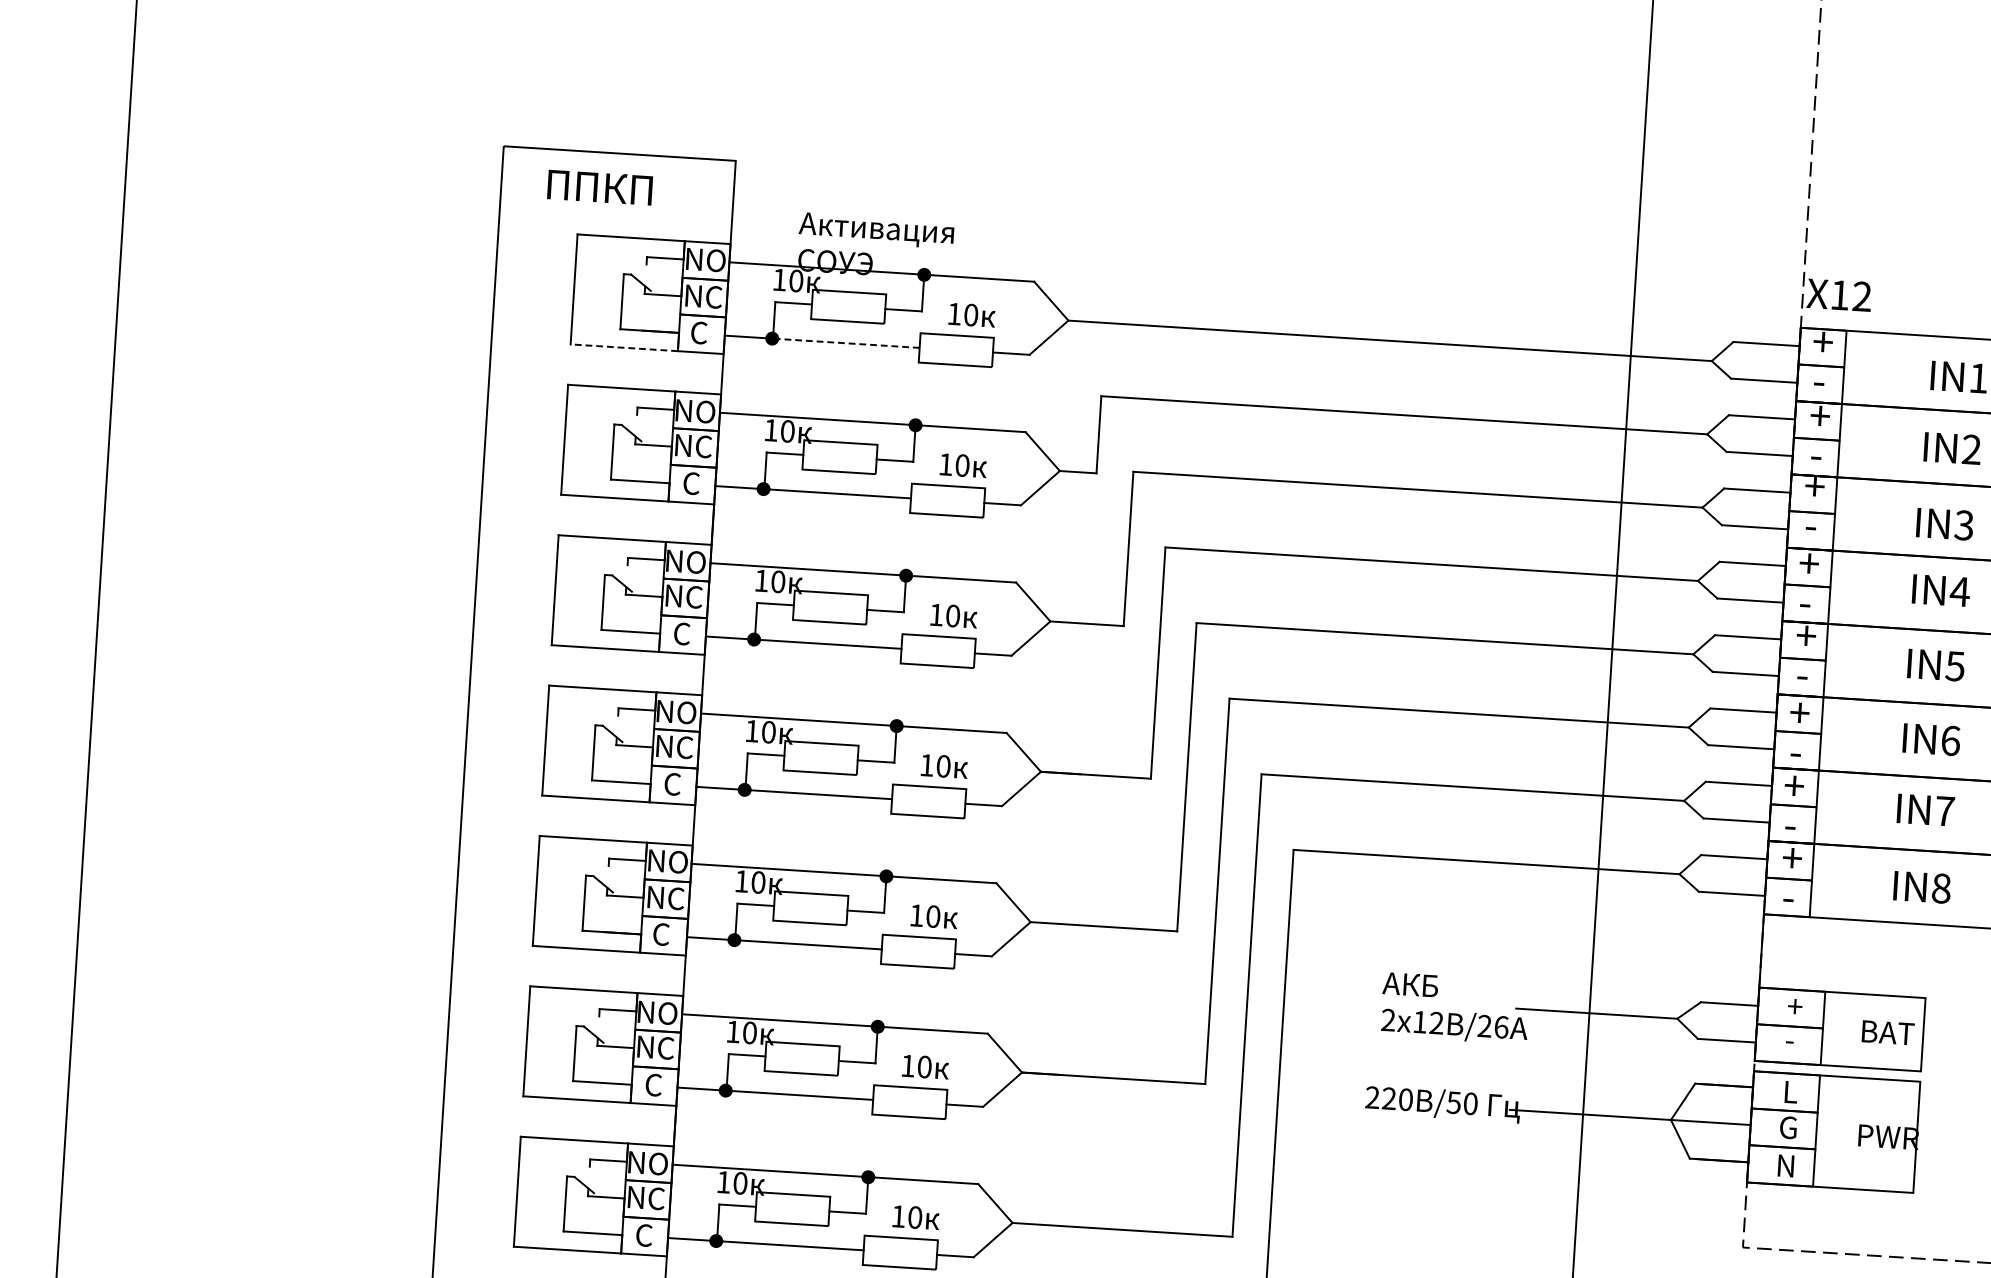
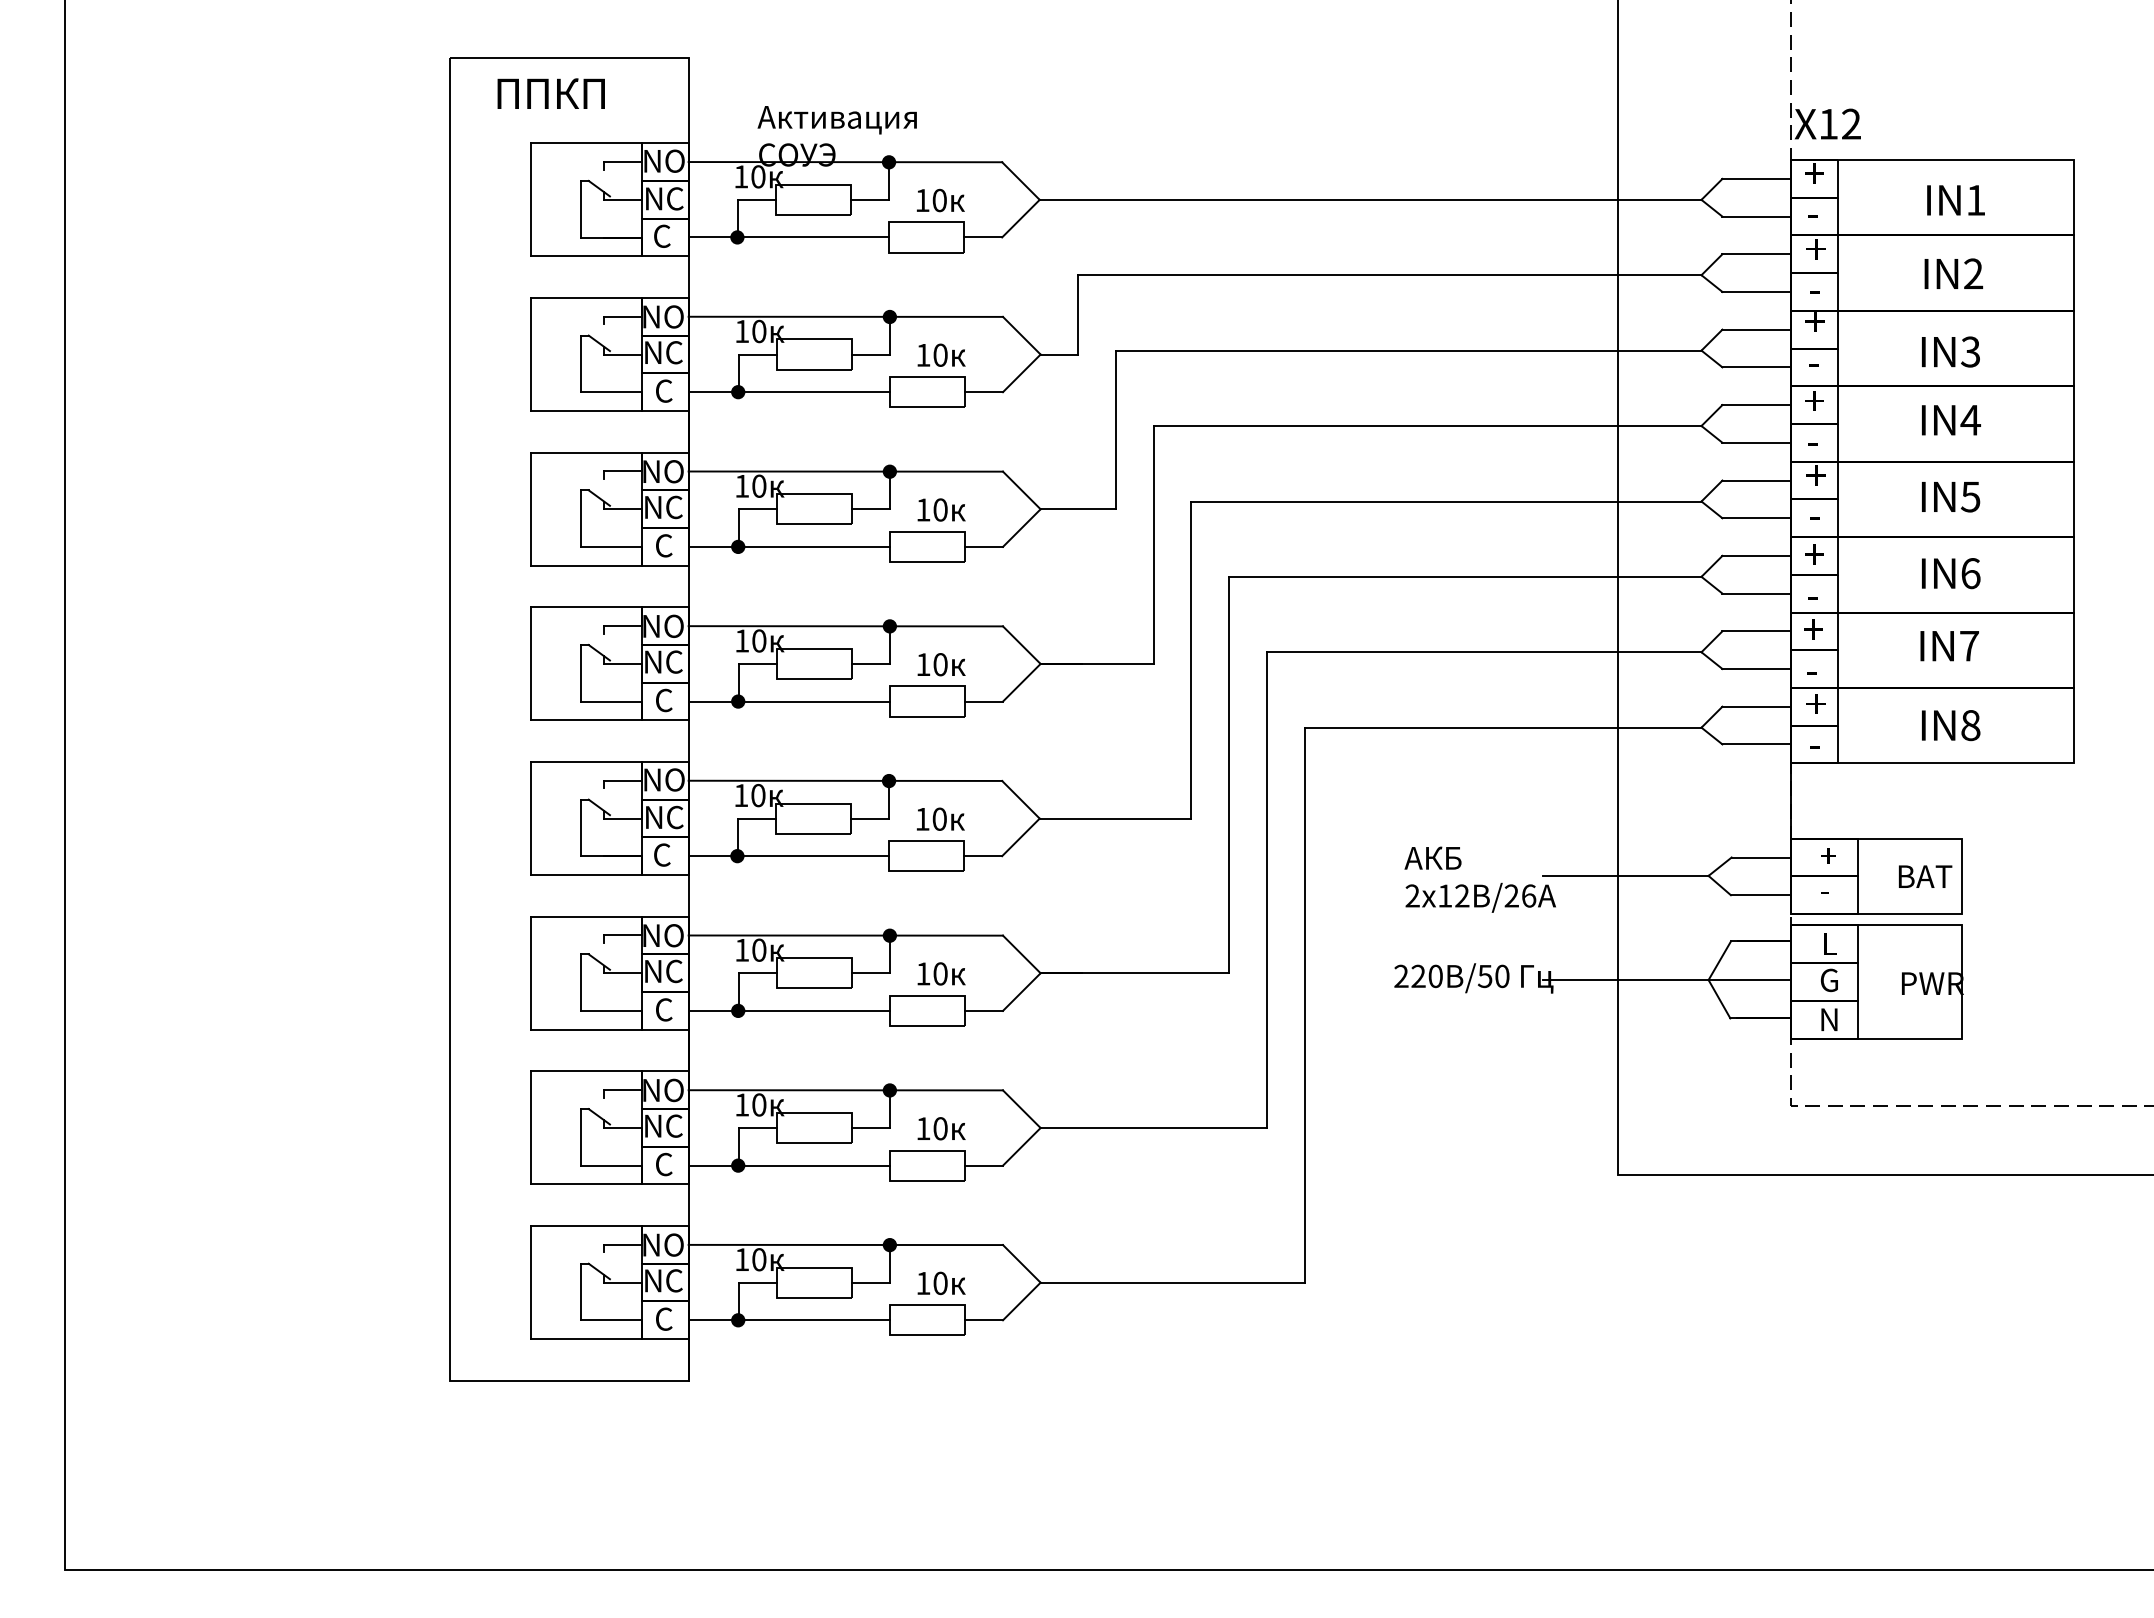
line: (846, 343) -> (813, 237), dashed -> solid
line: (623, 347) -> (585, 256), dashed -> solid

